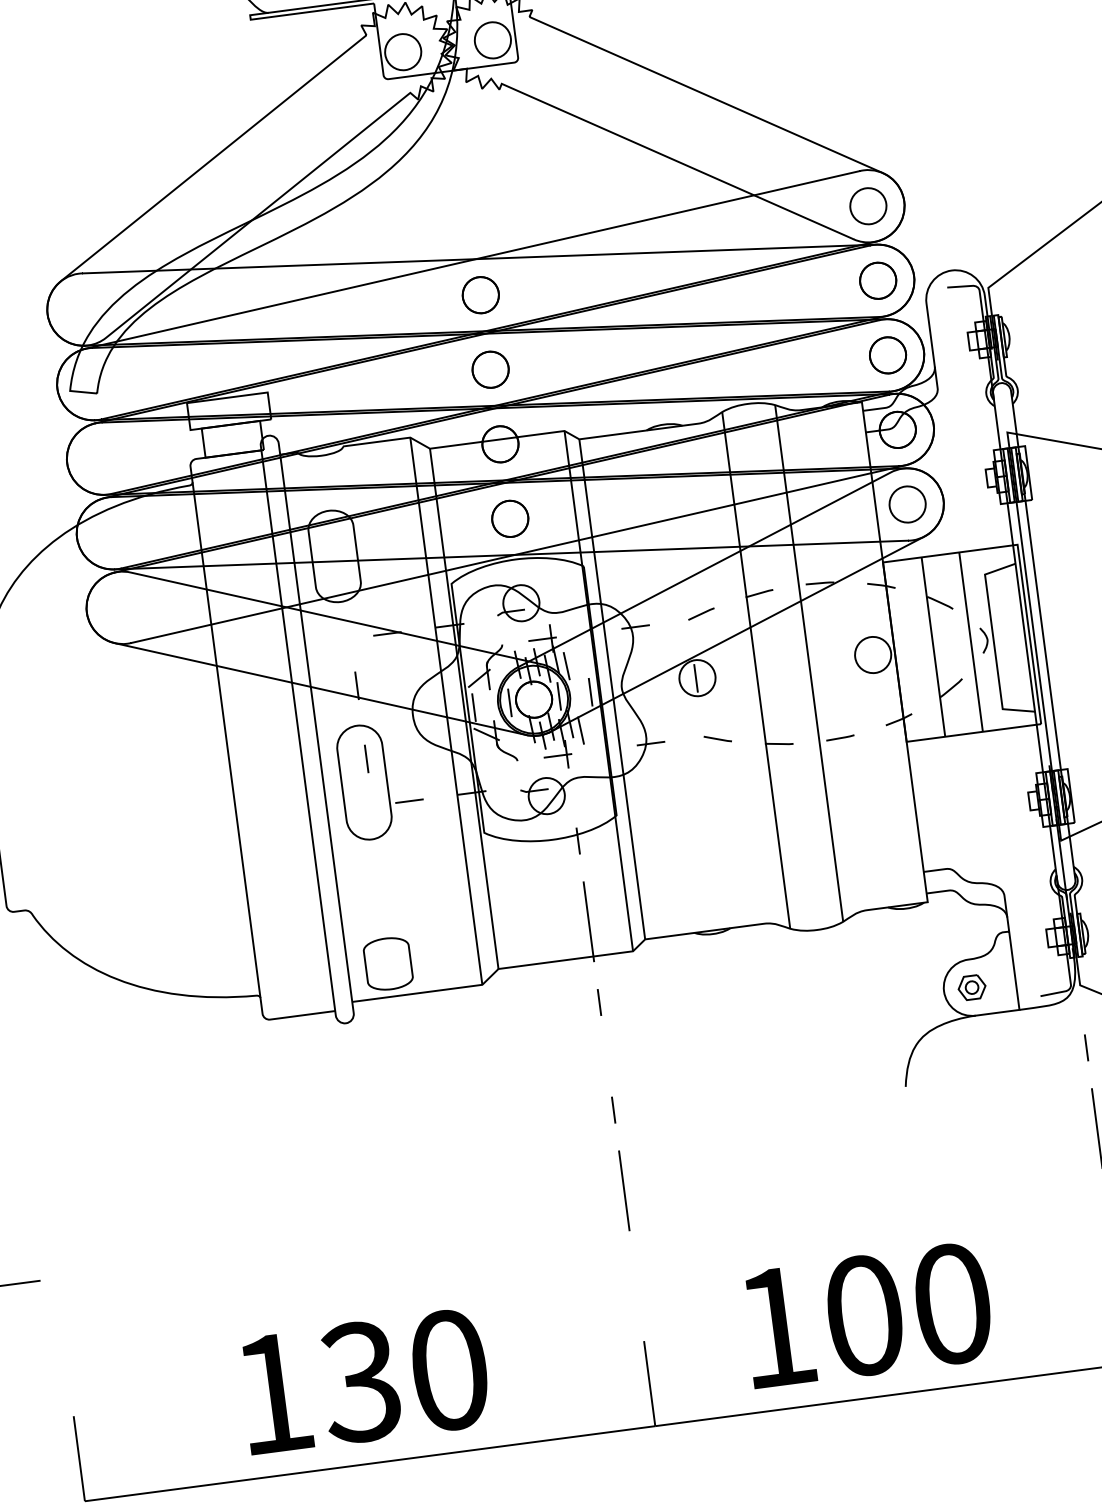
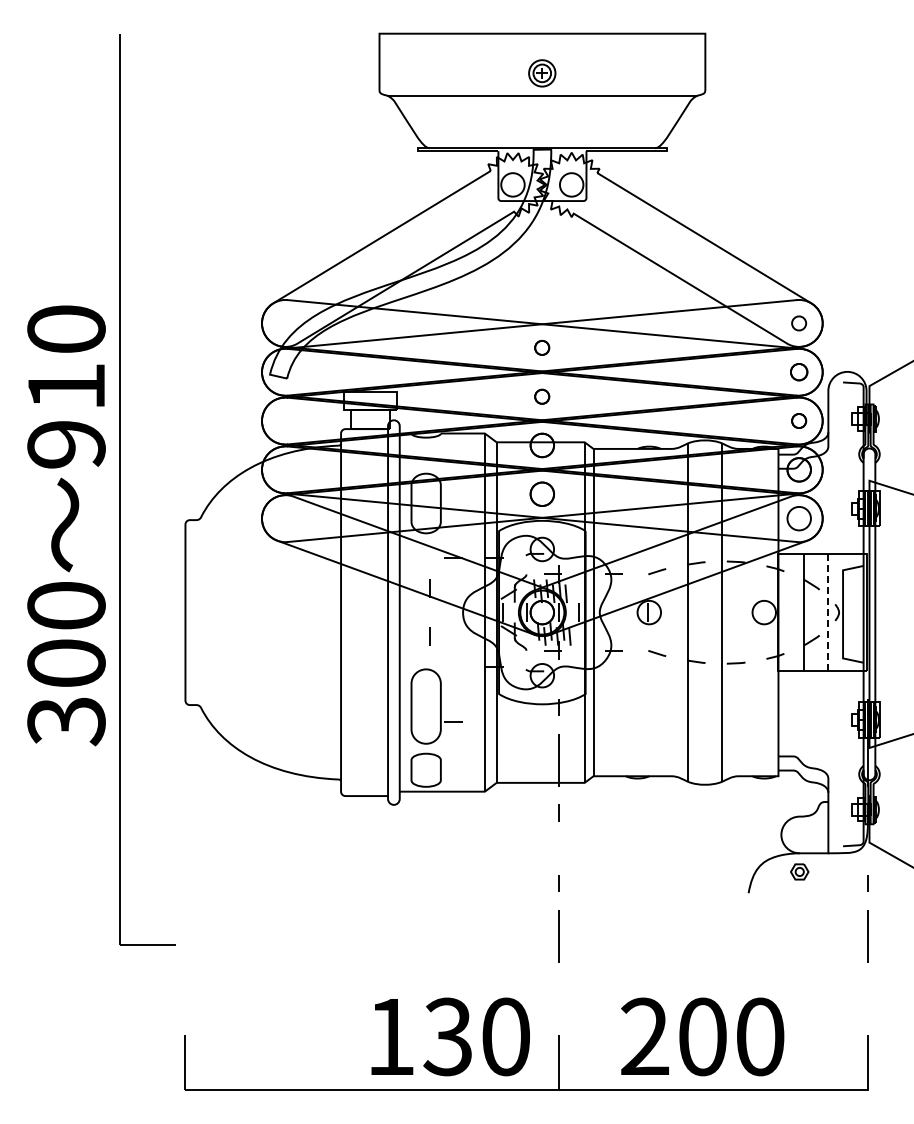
part: (867, 206) -> (798, 323), size x0.6
part: (876, 279) -> (798, 371), size x0.7
part: (479, 294) -> (541, 347), size x0.6
part: (886, 354) -> (798, 420), size x0.6
part: (489, 369) -> (541, 396), size x0.6
line: (971, 641) -> (828, 612), solid -> dashed
part: (380, 780) -> (436, 706), moved
part: (971, 986) -> (799, 871), moved
text: (775, 1325) -> (644, 1035), 100 -> 200
text: (364, 1380) -> (450, 1036), moved

